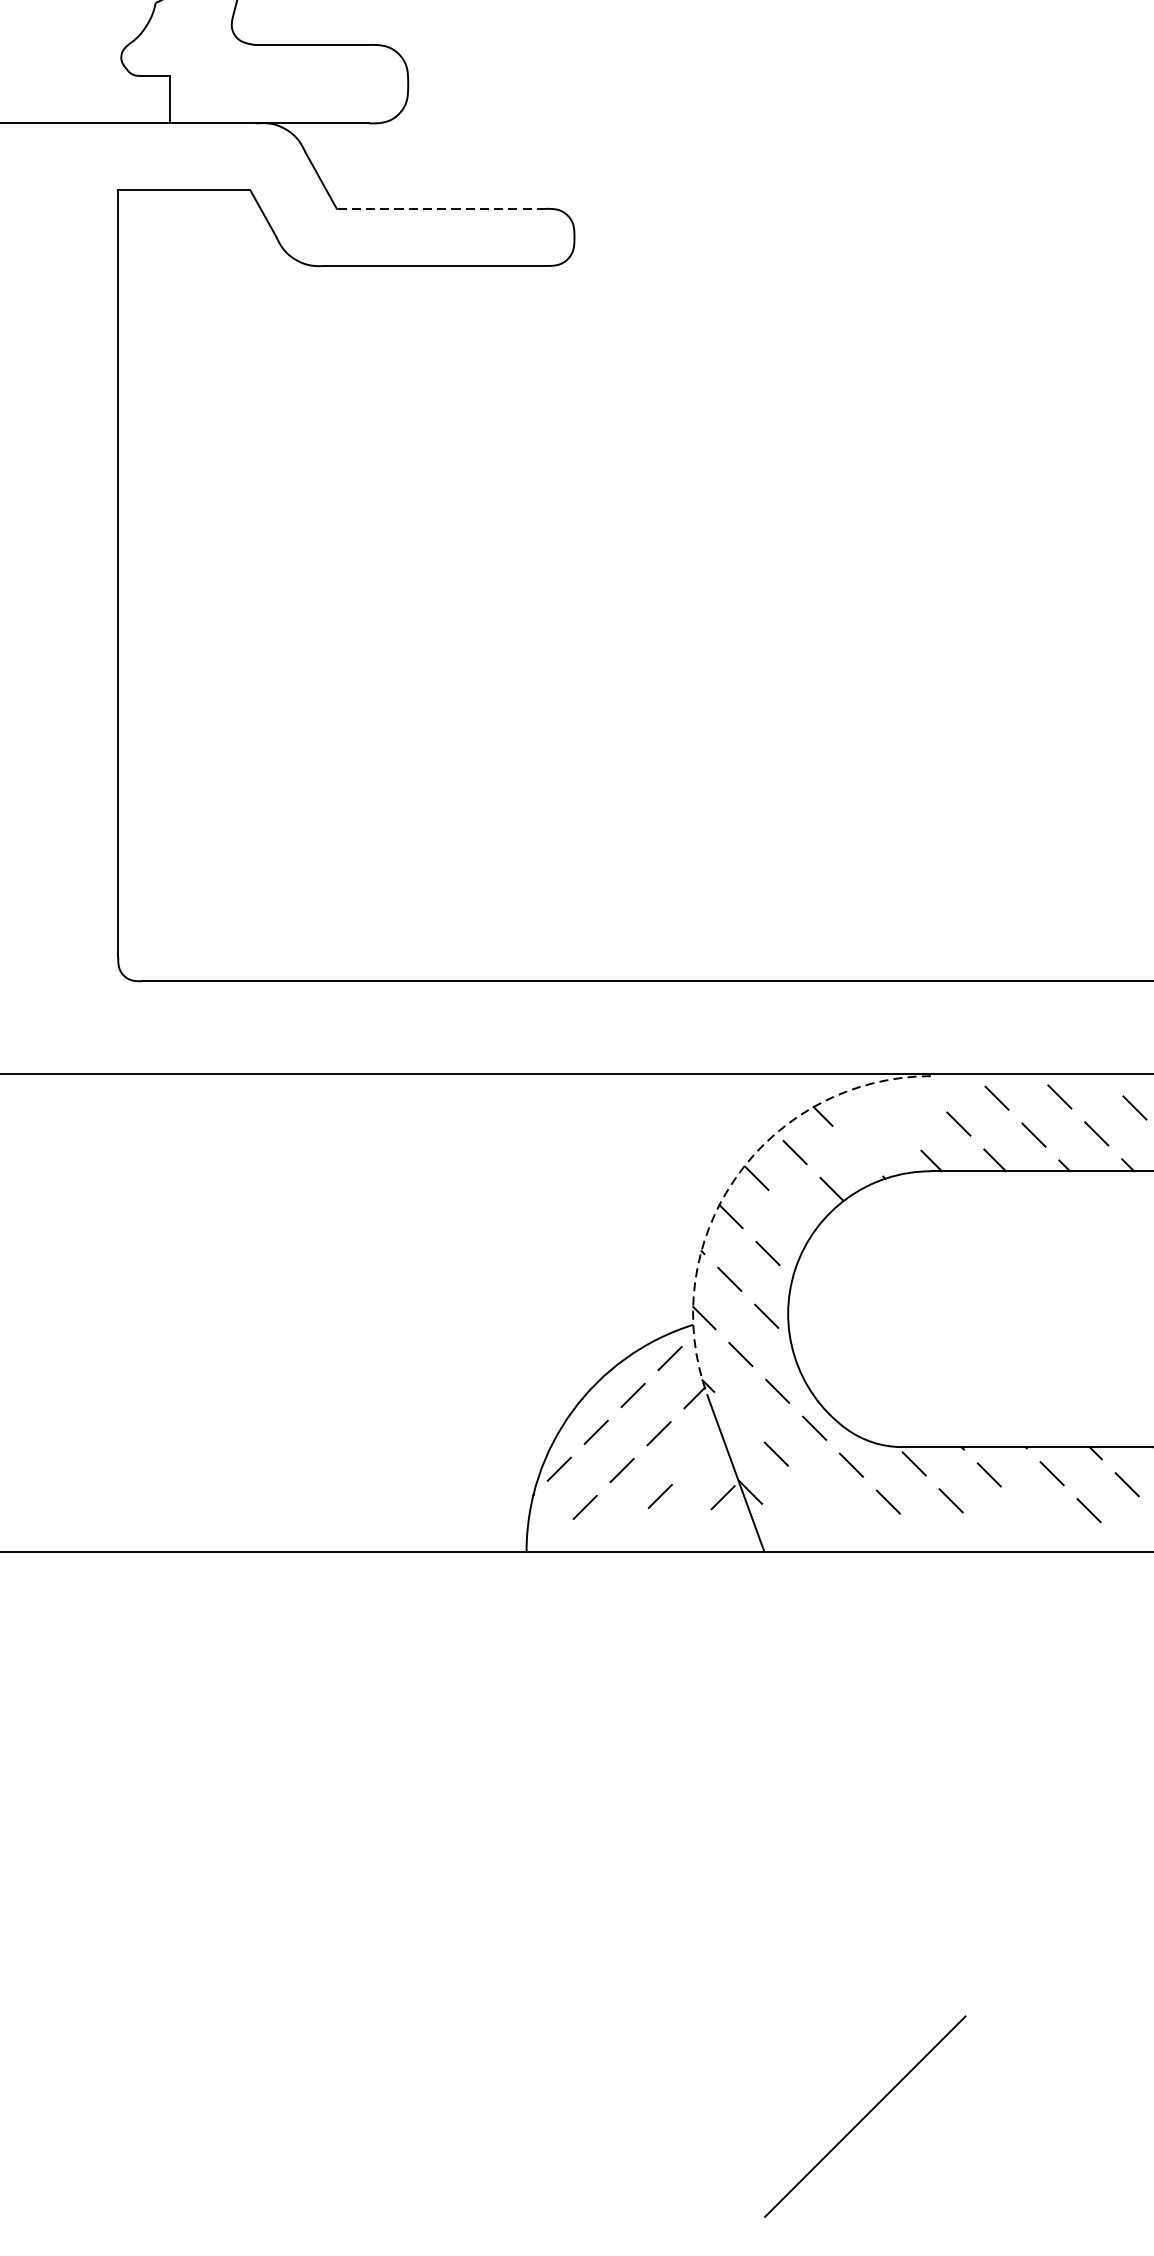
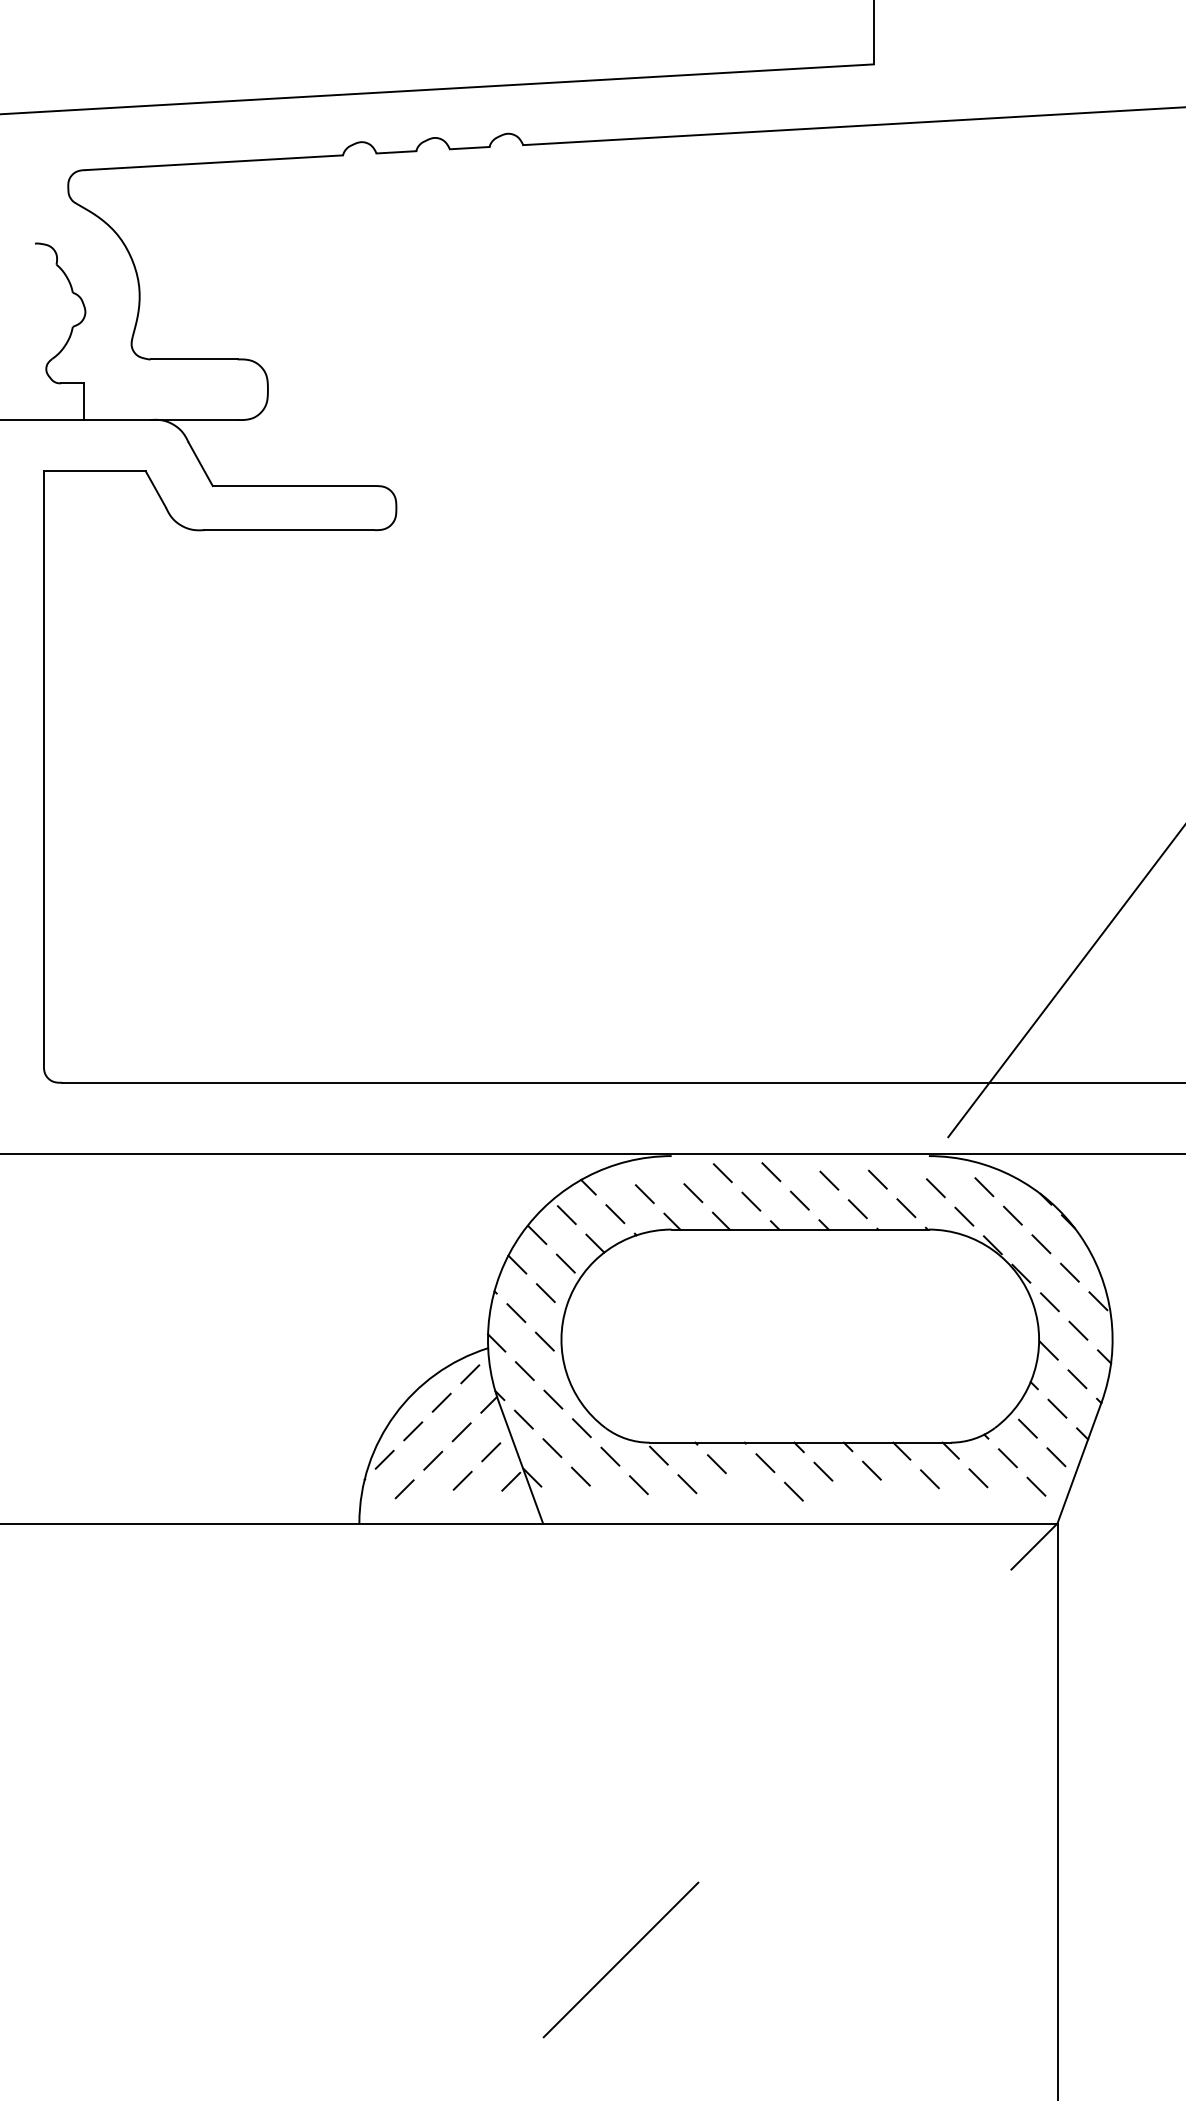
line: (441, 209) -> (293, 486), dashed -> solid
line: (895, 1125) -> (644, 1194), added
line: (858, 1151) -> (615, 1214), added
arc: (736, 1177) -> (521, 1234), dashed -> solid
line: (793, 1215) -> (565, 1263), added
line: (739, 1417) -> (523, 1419), added
line: (697, 1459) -> (491, 1452), added
line: (812, 1490) -> (580, 1476), added

